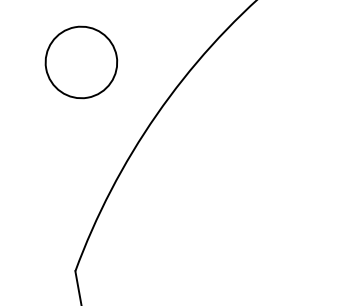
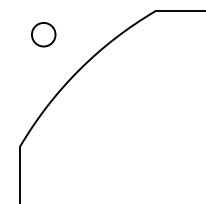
circle: (81, 62) -> (43, 34), size x0.6

